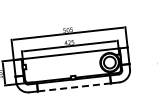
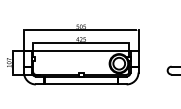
line: (74, 87) -> (81, 84), dashed -> solid

